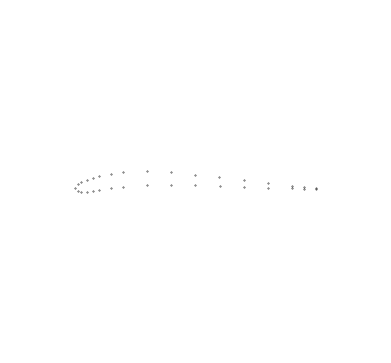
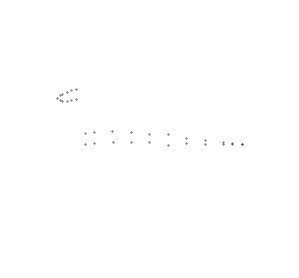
part: (219, 181) -> (167, 139), size x1.6
part: (87, 184) -> (66, 95), moved

